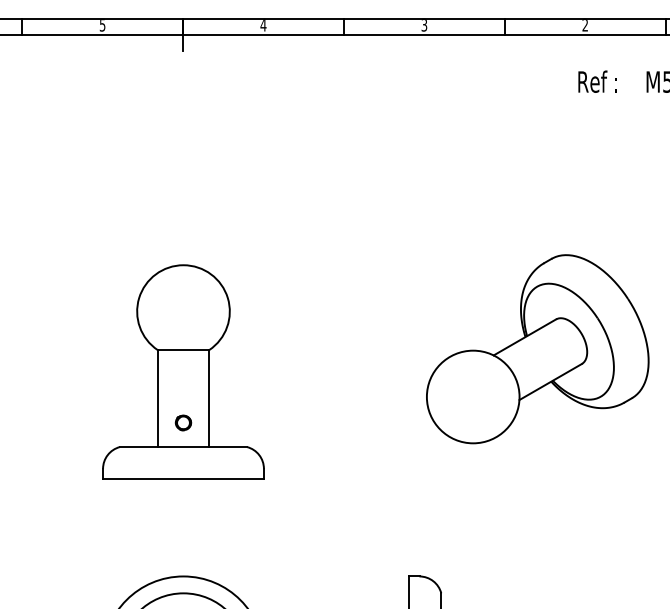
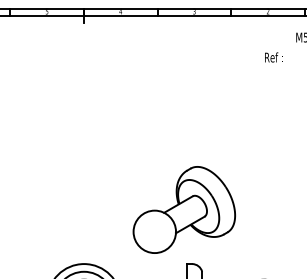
text: (597, 81) -> (273, 57), moved
part: (535, 348) -> (183, 209), moved
part: (182, 372) -> (83, 170), removed

